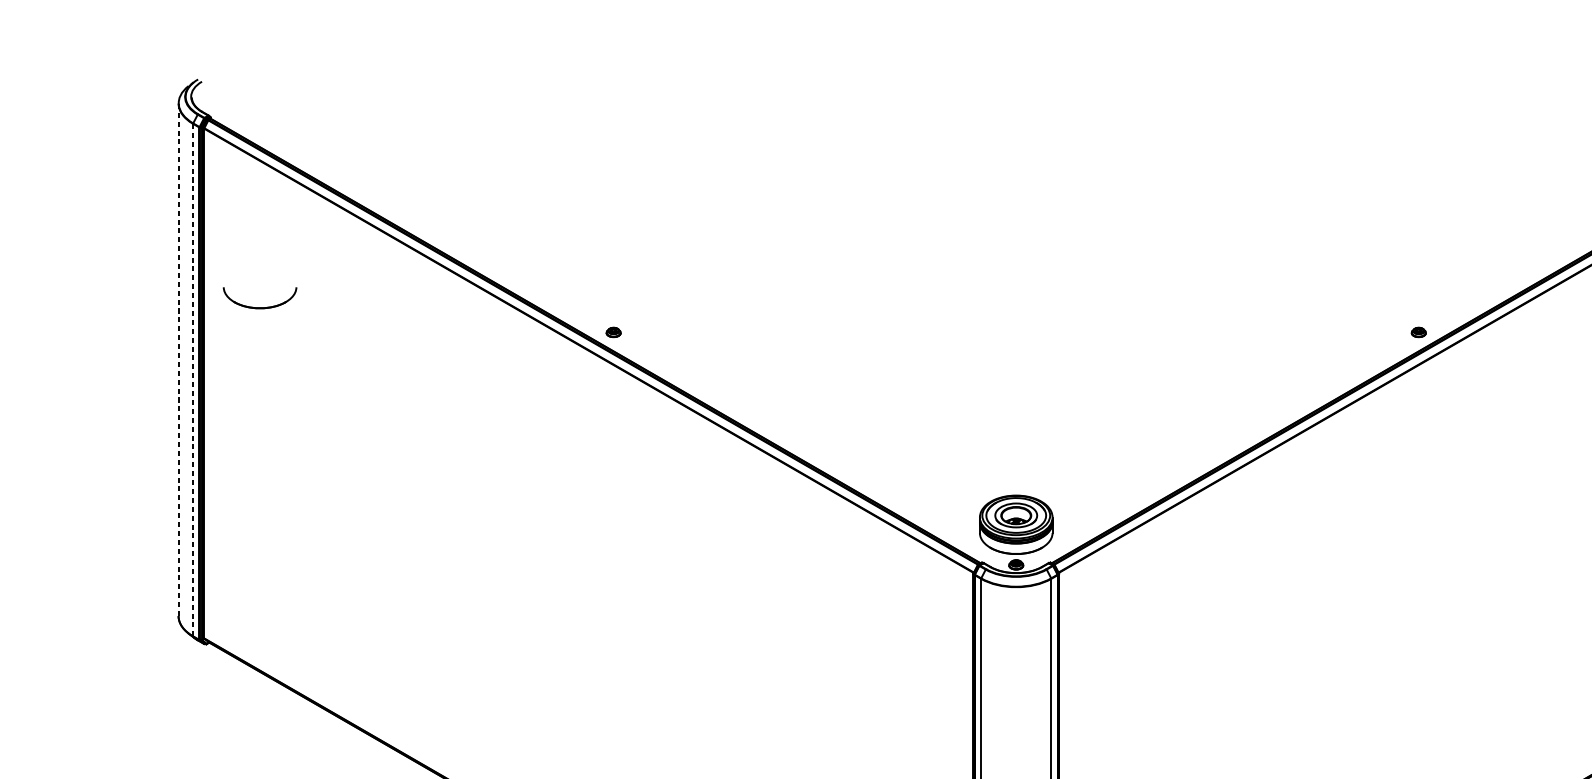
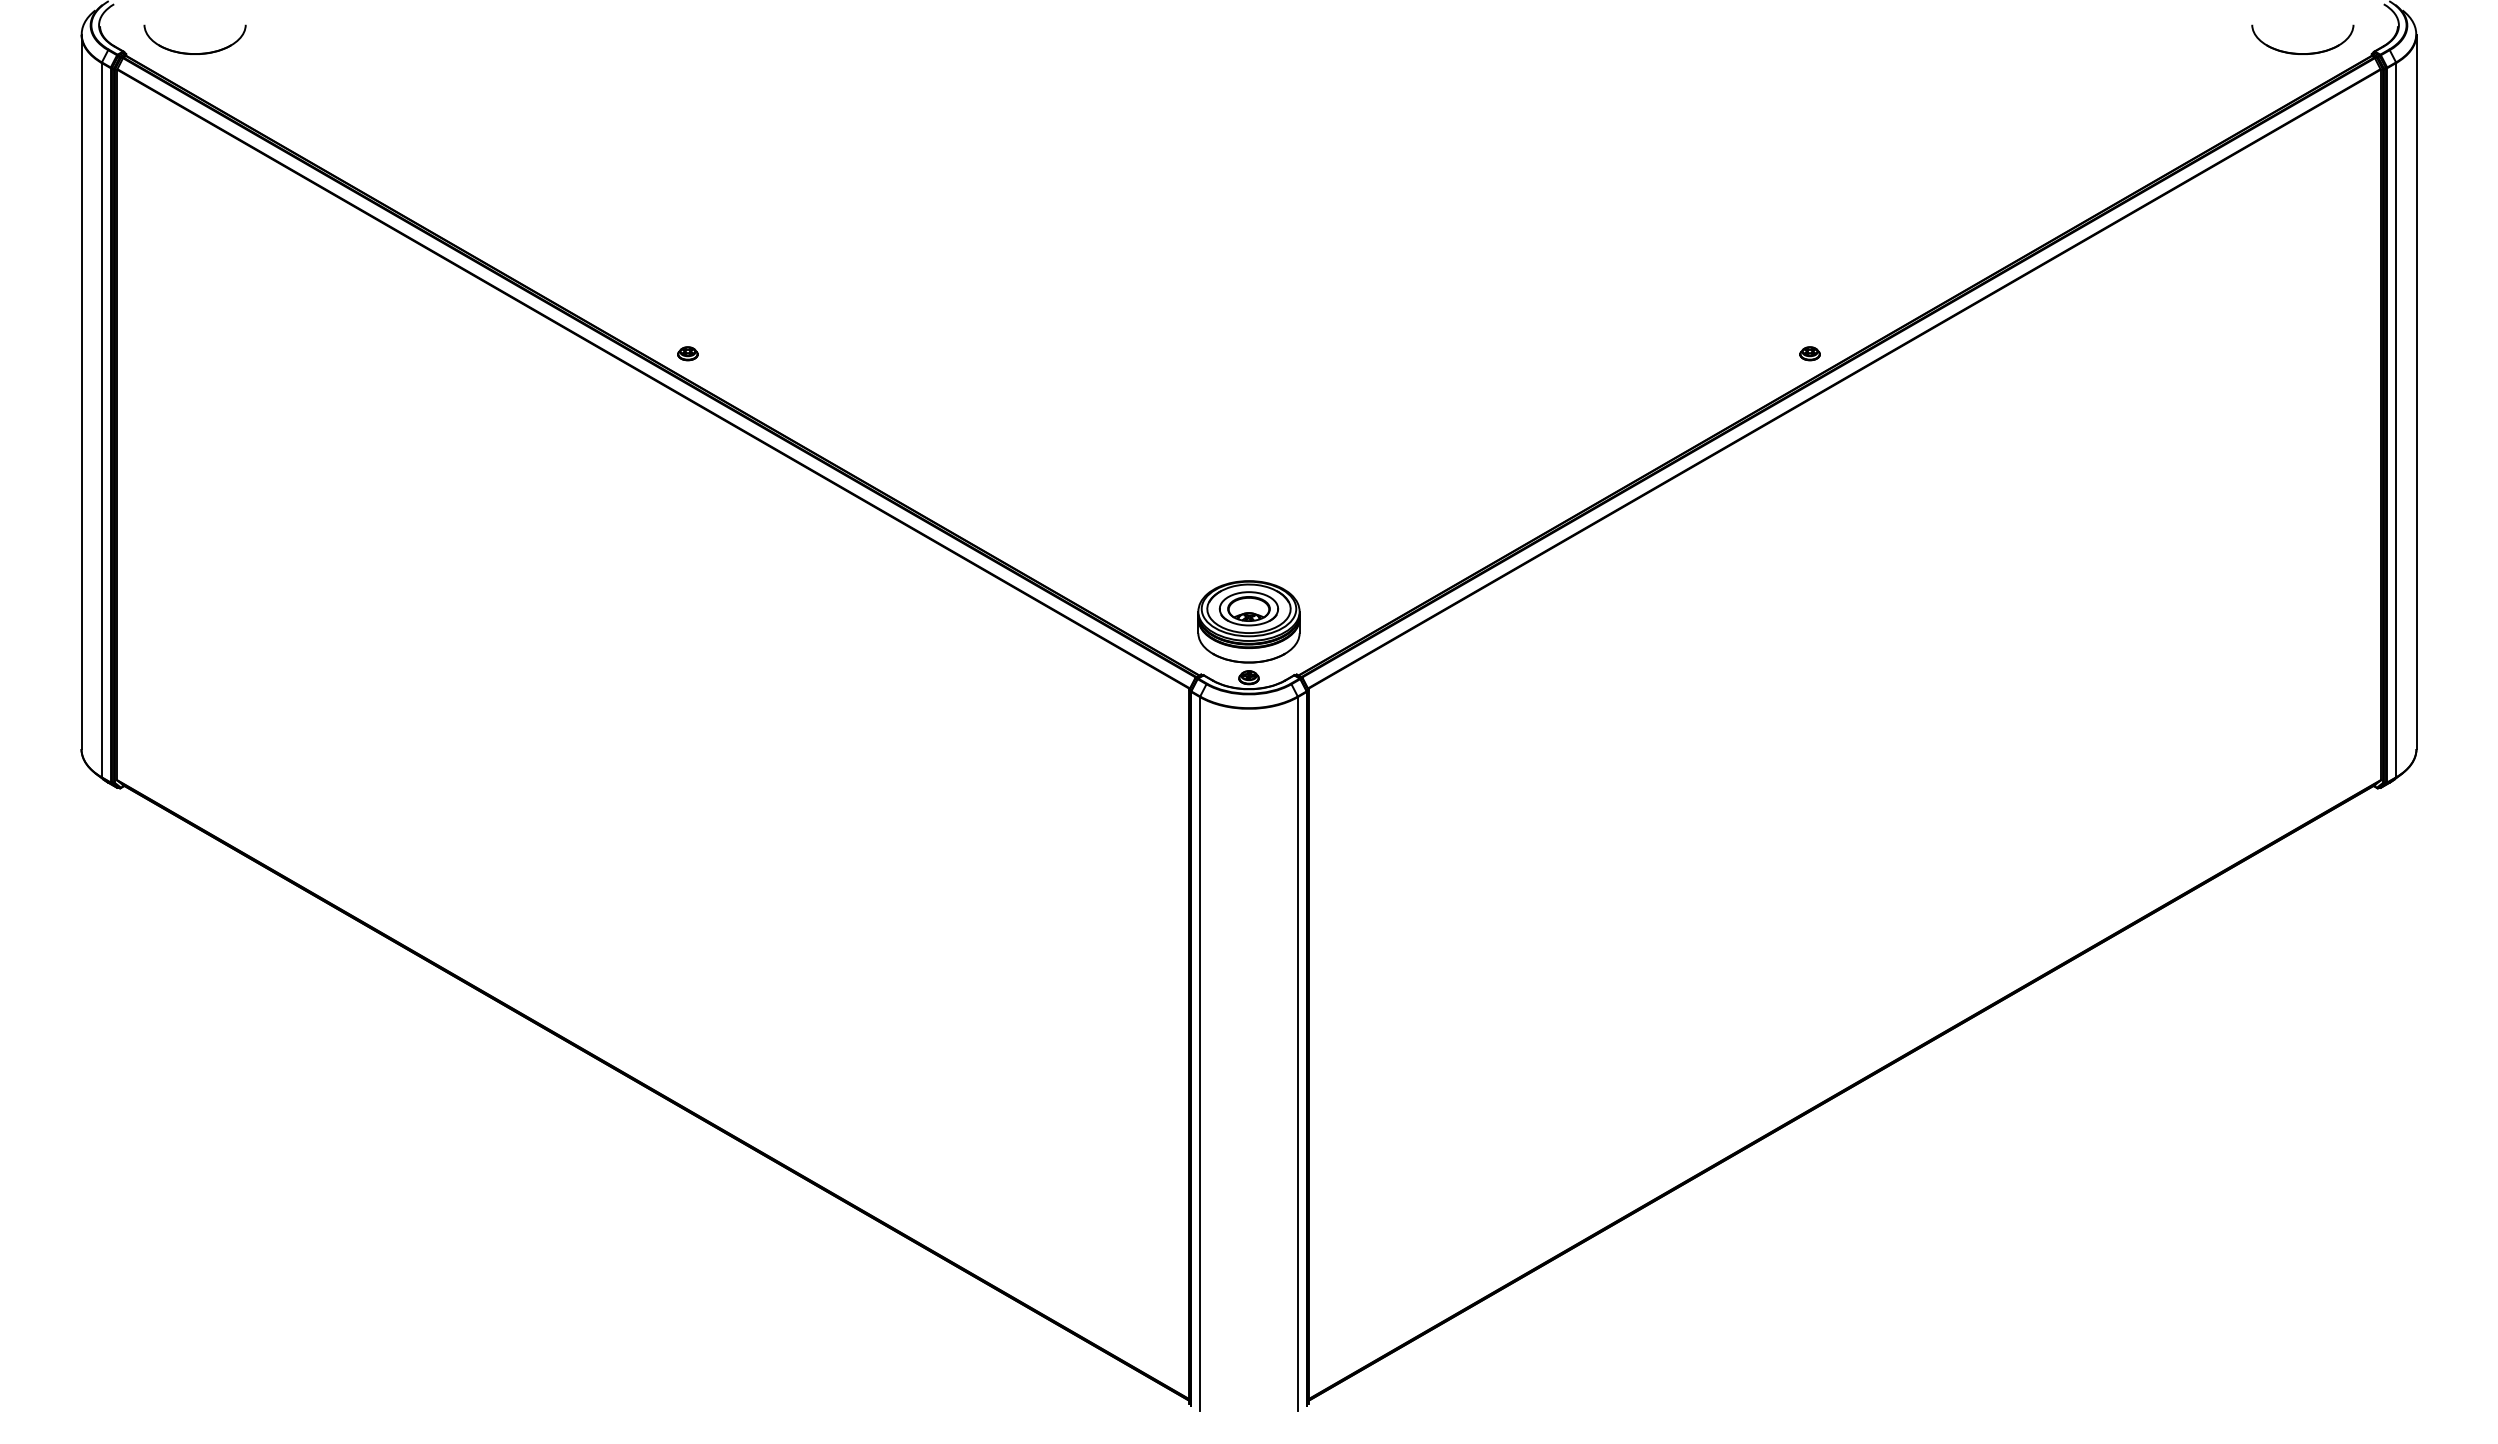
part: (256, 307) -> (189, 52), moved
line: (178, 359) -> (81, 391), dashed -> solid
line: (192, 379) -> (101, 419), dashed -> solid

